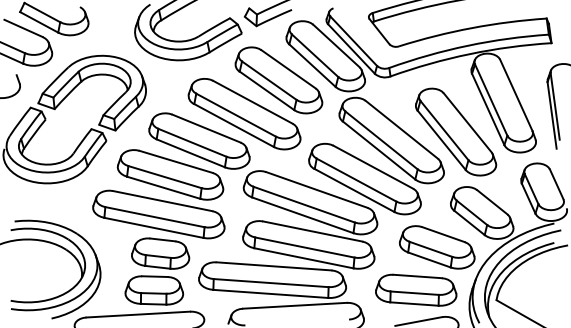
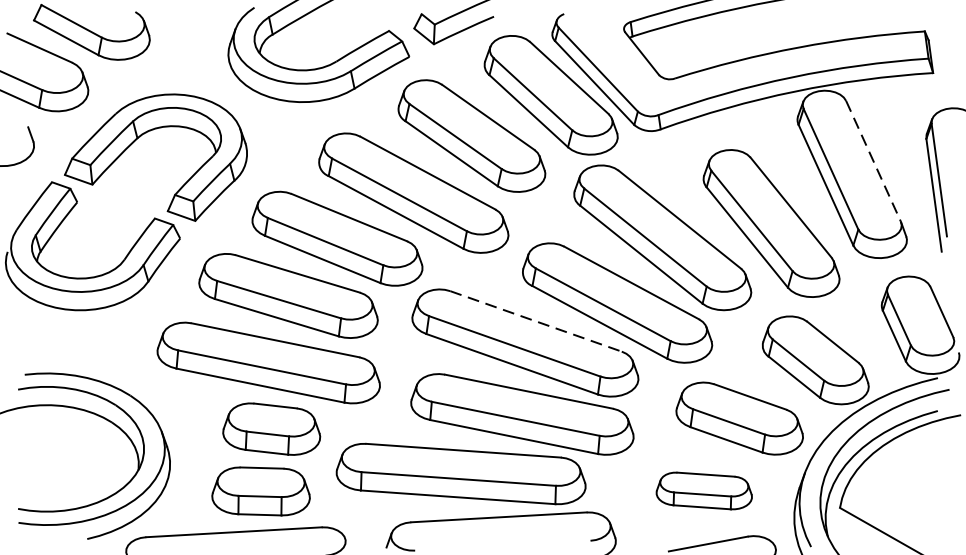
line: (516, 95) -> (873, 161), solid -> dashed
line: (316, 189) -> (535, 320), solid -> dashed
part: (416, 289) -> (704, 489), size x0.7

